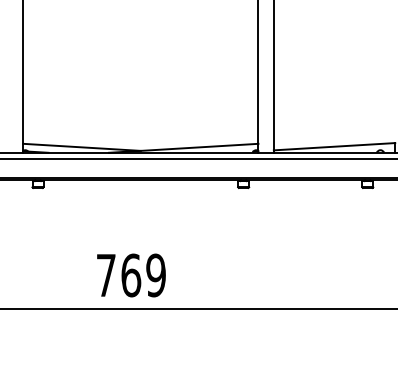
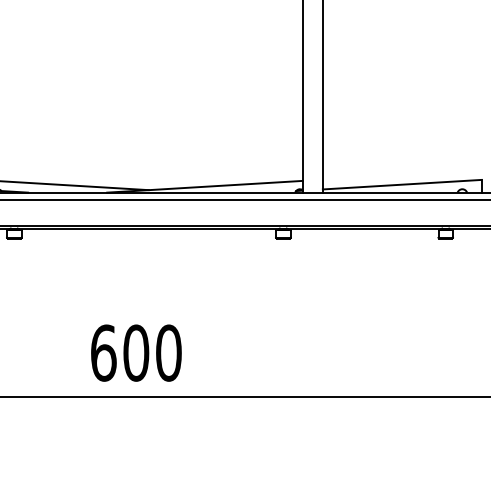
text: (130, 275) -> (135, 353), 769 -> 600

